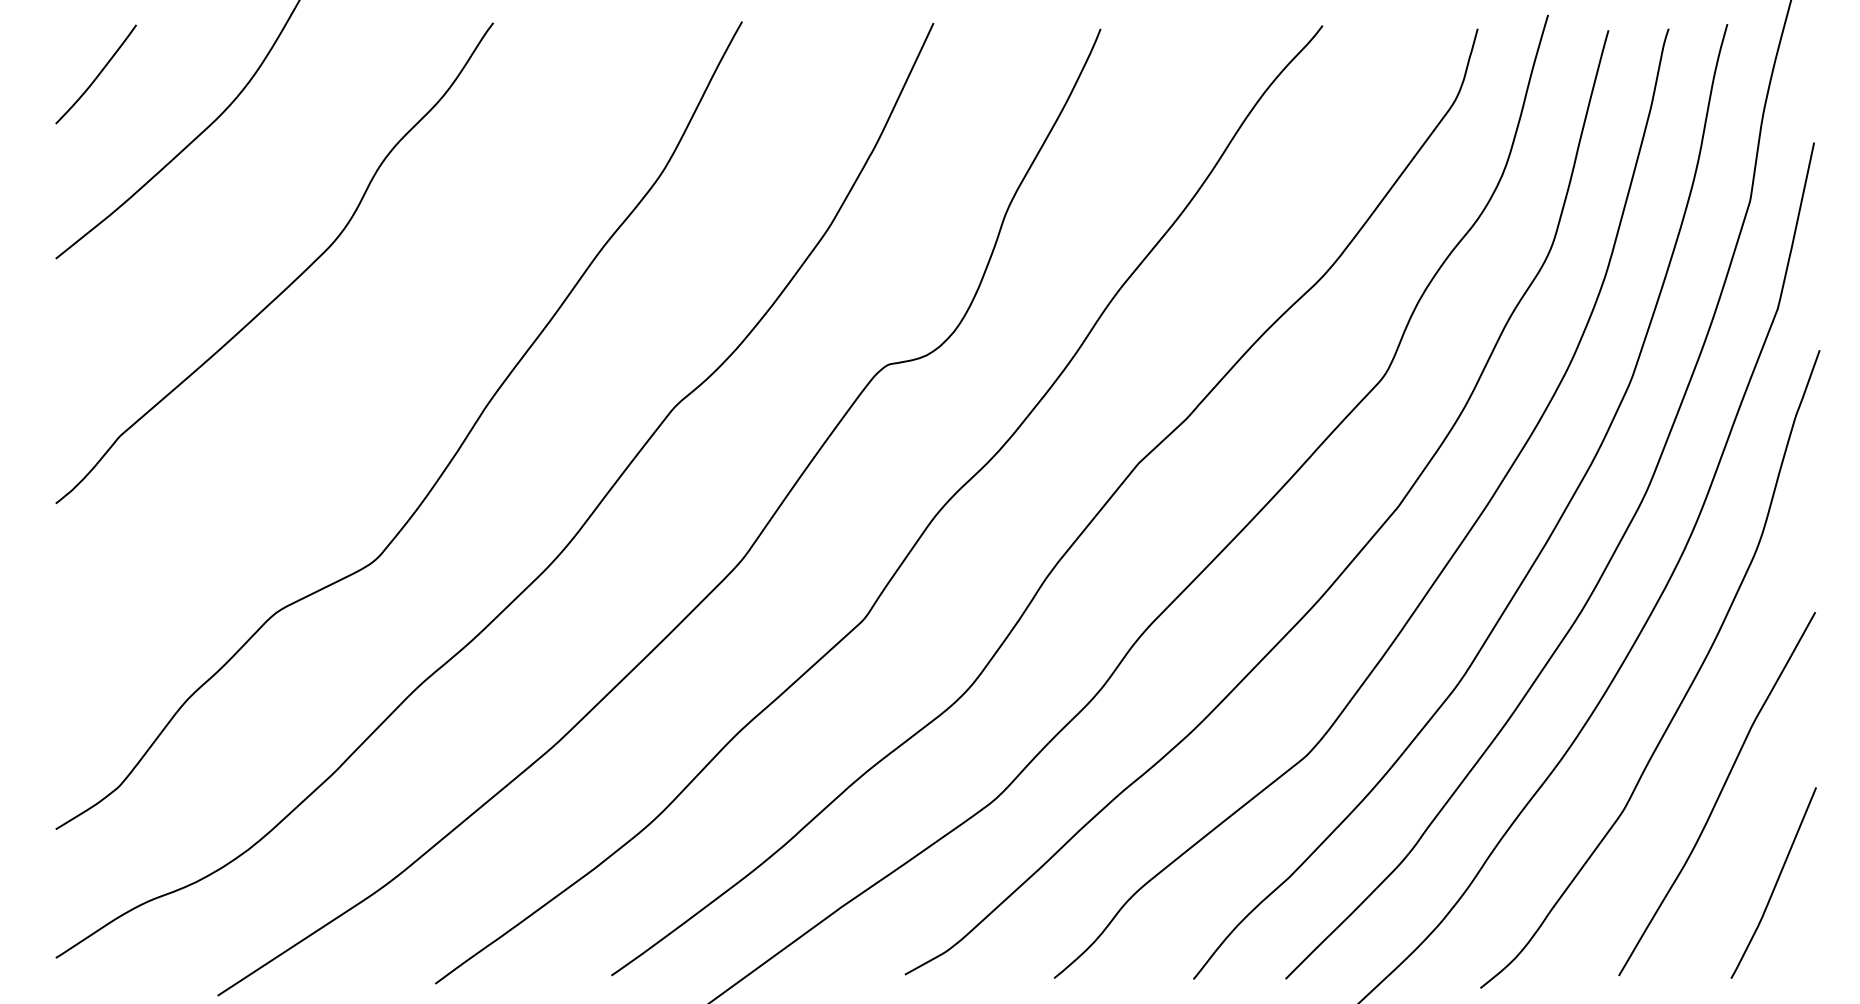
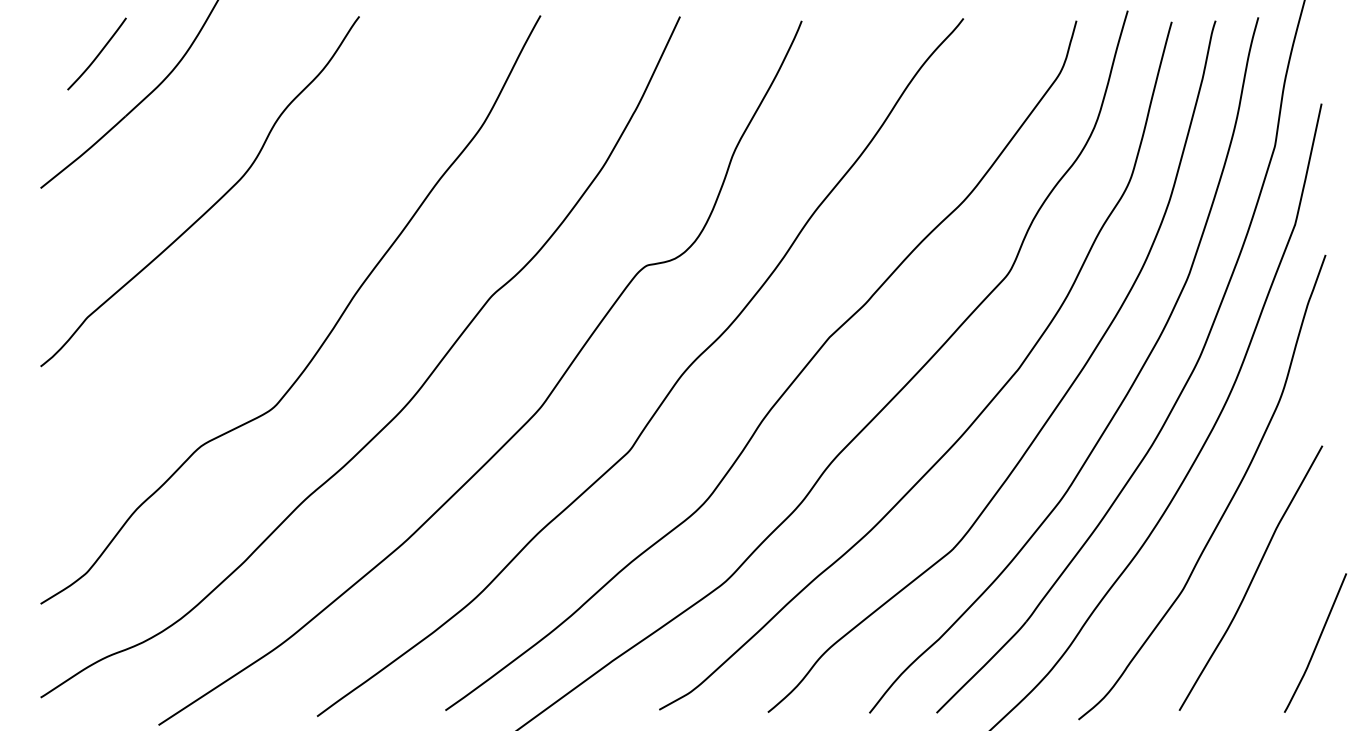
curve: (97, 74) -> (97, 54), moved
curve: (1775, 882) -> (1316, 642), moved

